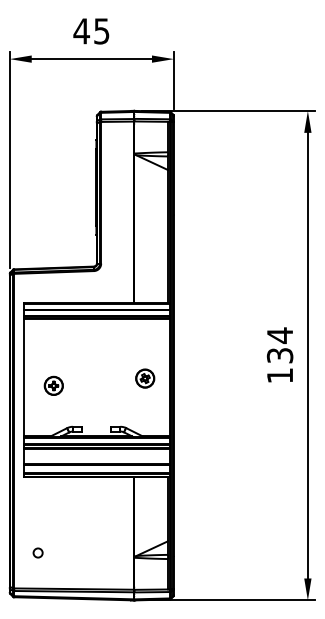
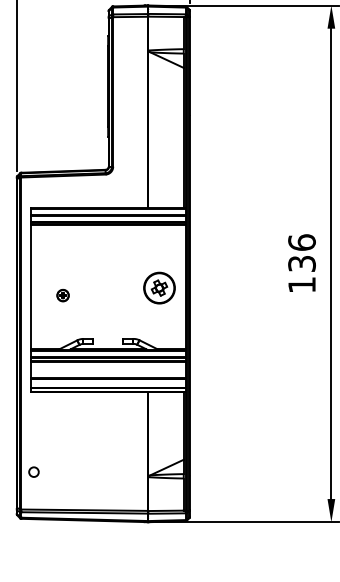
text: (279, 335) -> (301, 242), 134 -> 136
part: (145, 378) -> (159, 287), size x1.6
part: (53, 385) -> (62, 295), size x0.6
circle: (37, 552) -> (33, 471), moved

